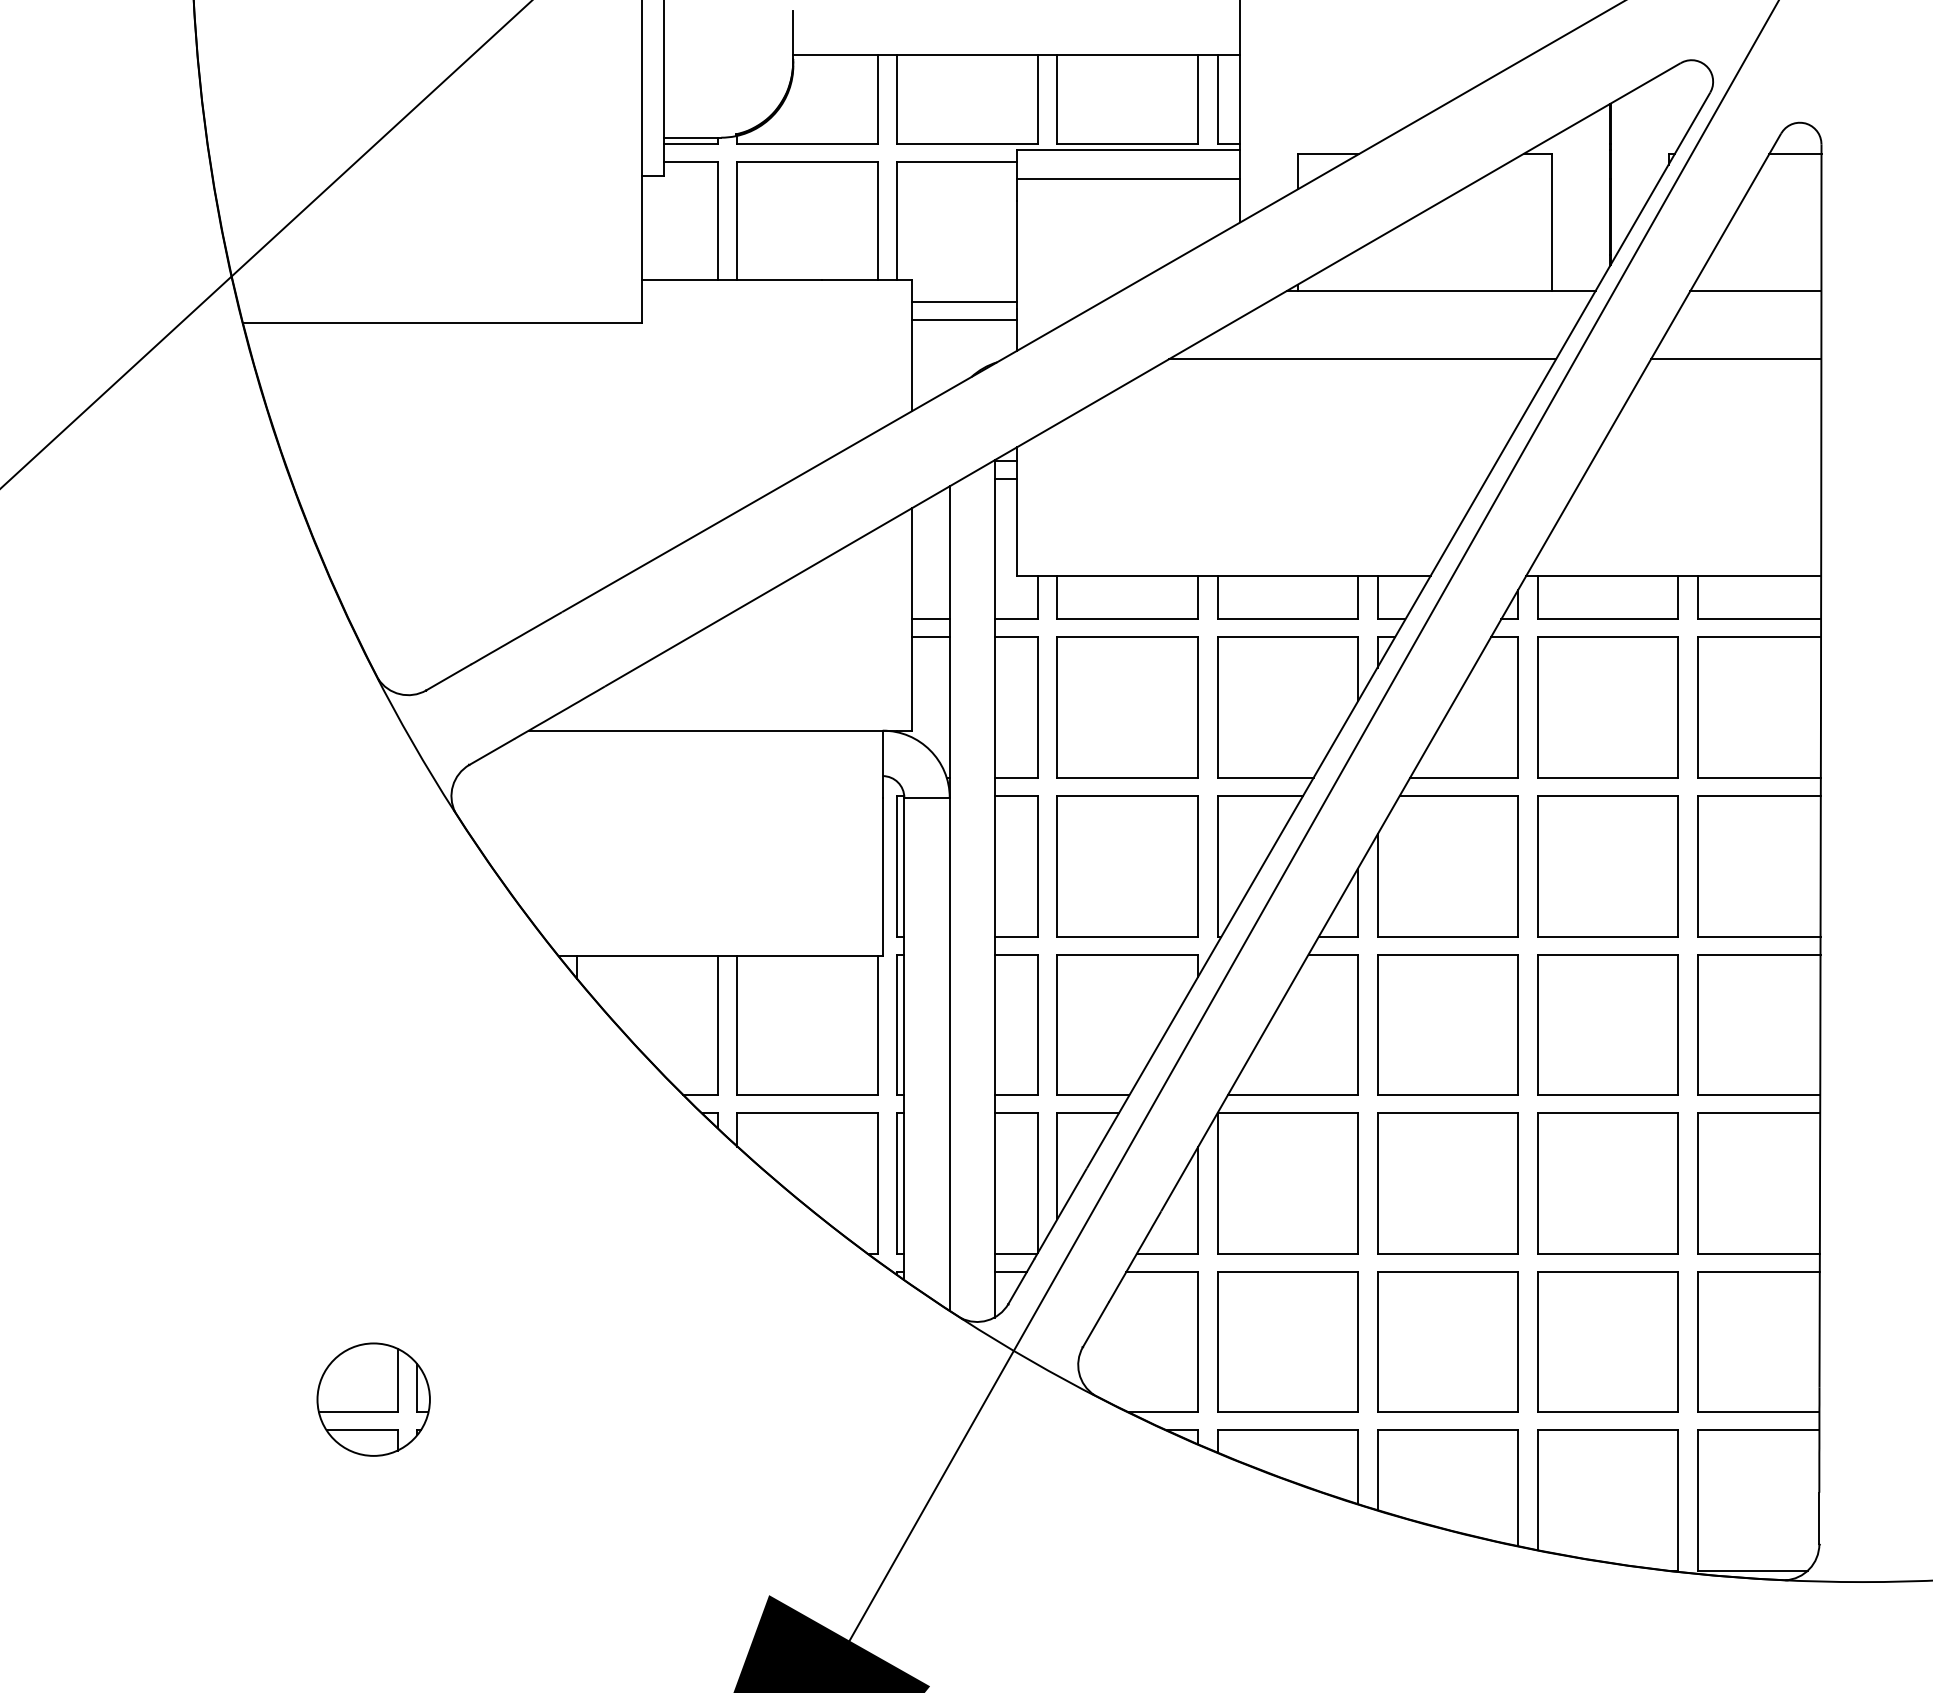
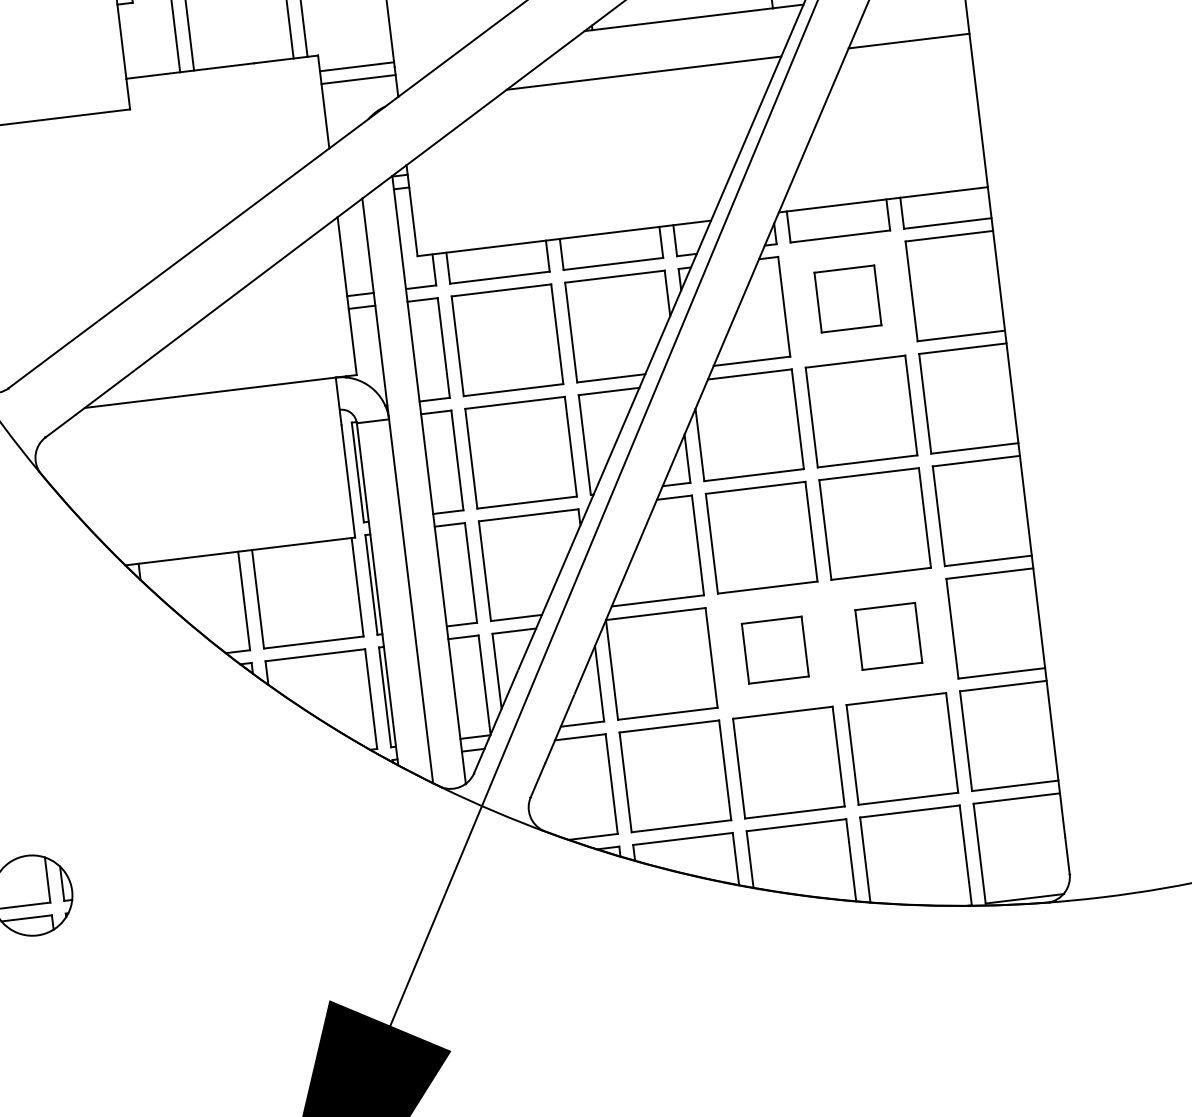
part: (1607, 707) -> (847, 298), size x0.6
part: (1447, 1183) -> (775, 650), size x0.6
part: (1607, 1183) -> (888, 636), size x0.6

